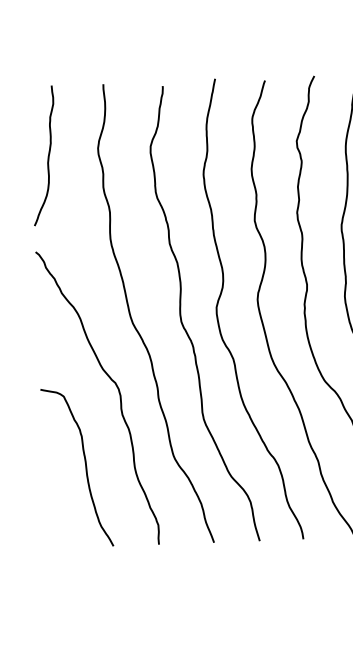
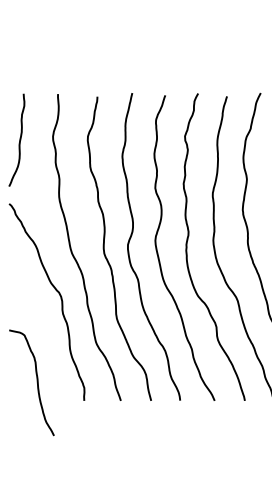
curve: (84, 466) -> (36, 382), moved

